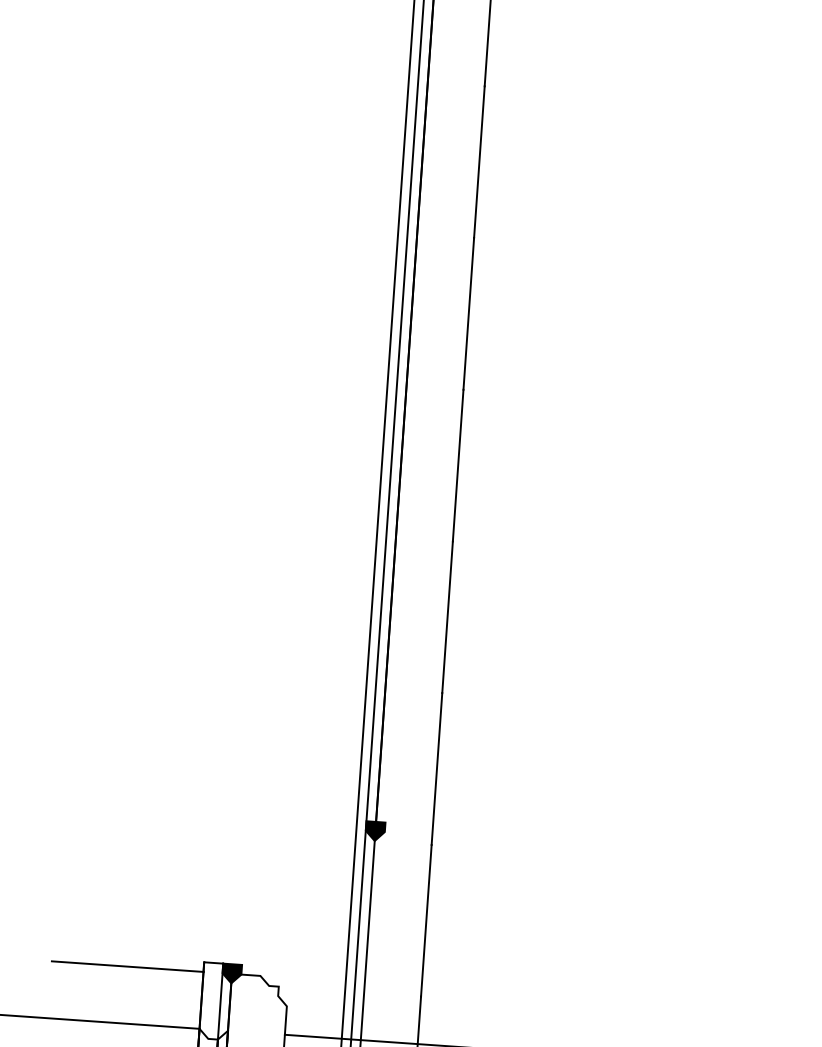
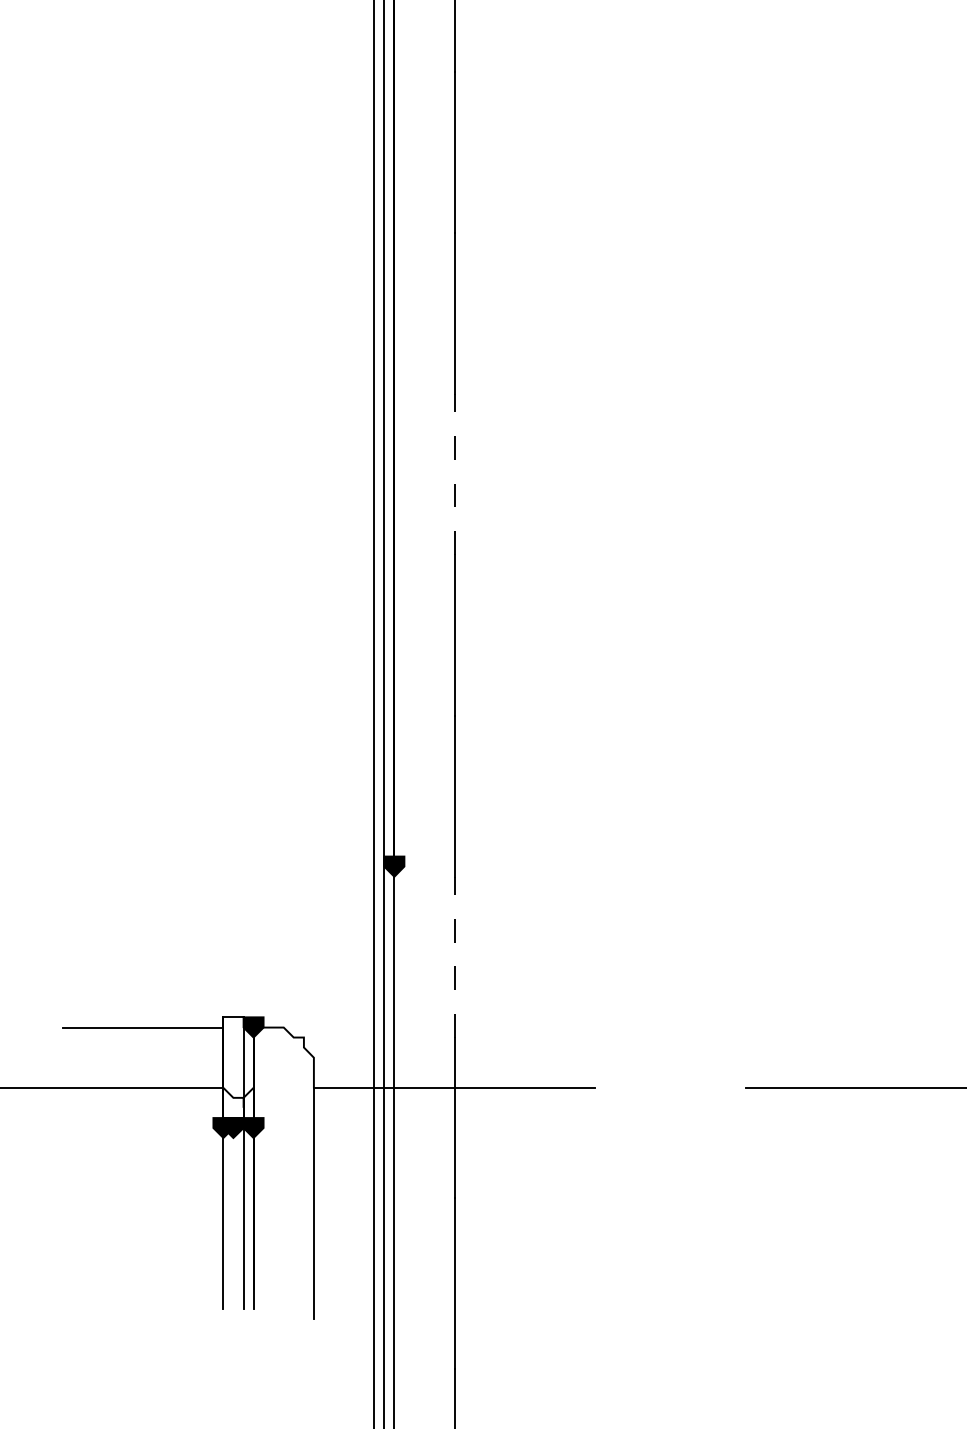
line: (457, 465) -> (454, 474), solid -> dashed
line: (426, 920) -> (454, 956), solid -> dashed

